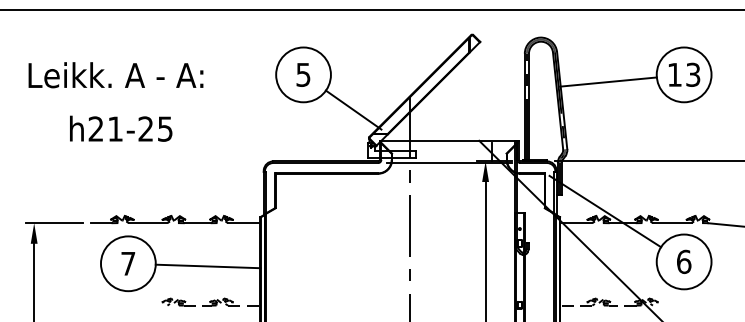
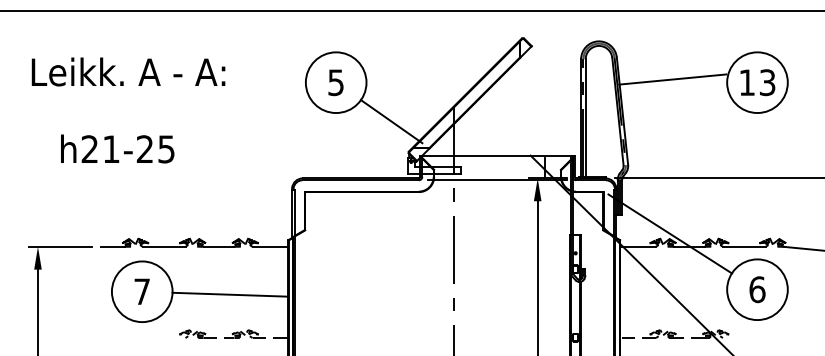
text: (115, 75) -> (128, 72), moved
line: (608, 81) -> (672, 78), moved
text: (121, 128) -> (118, 148), moved

